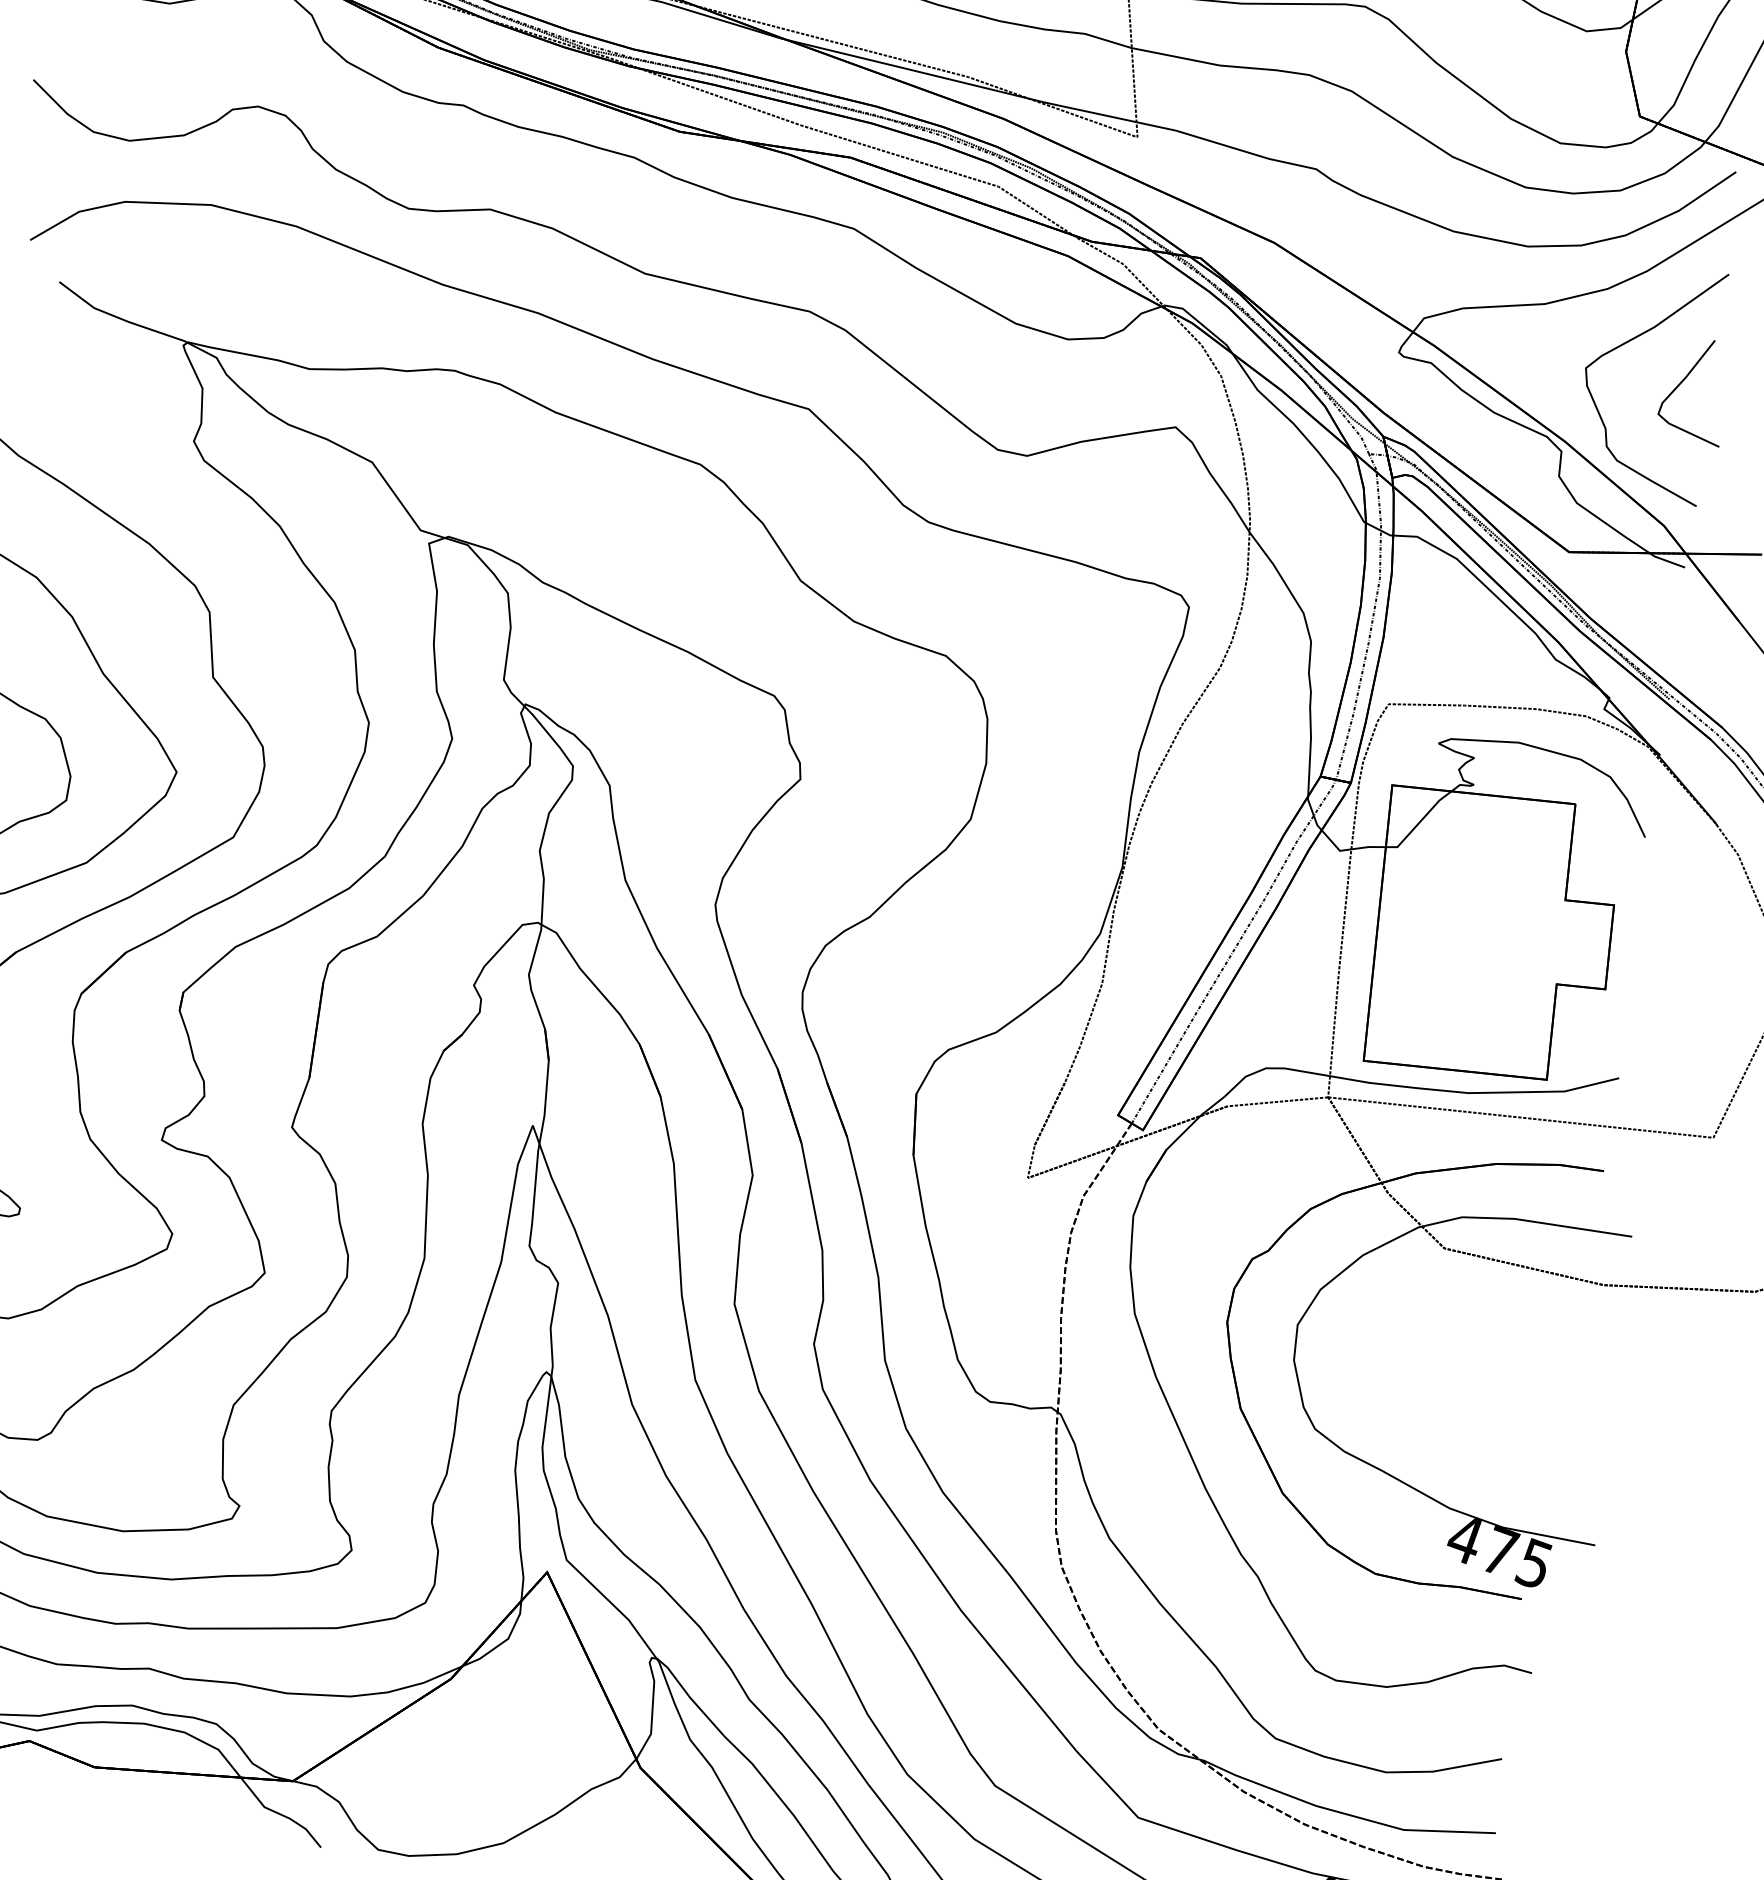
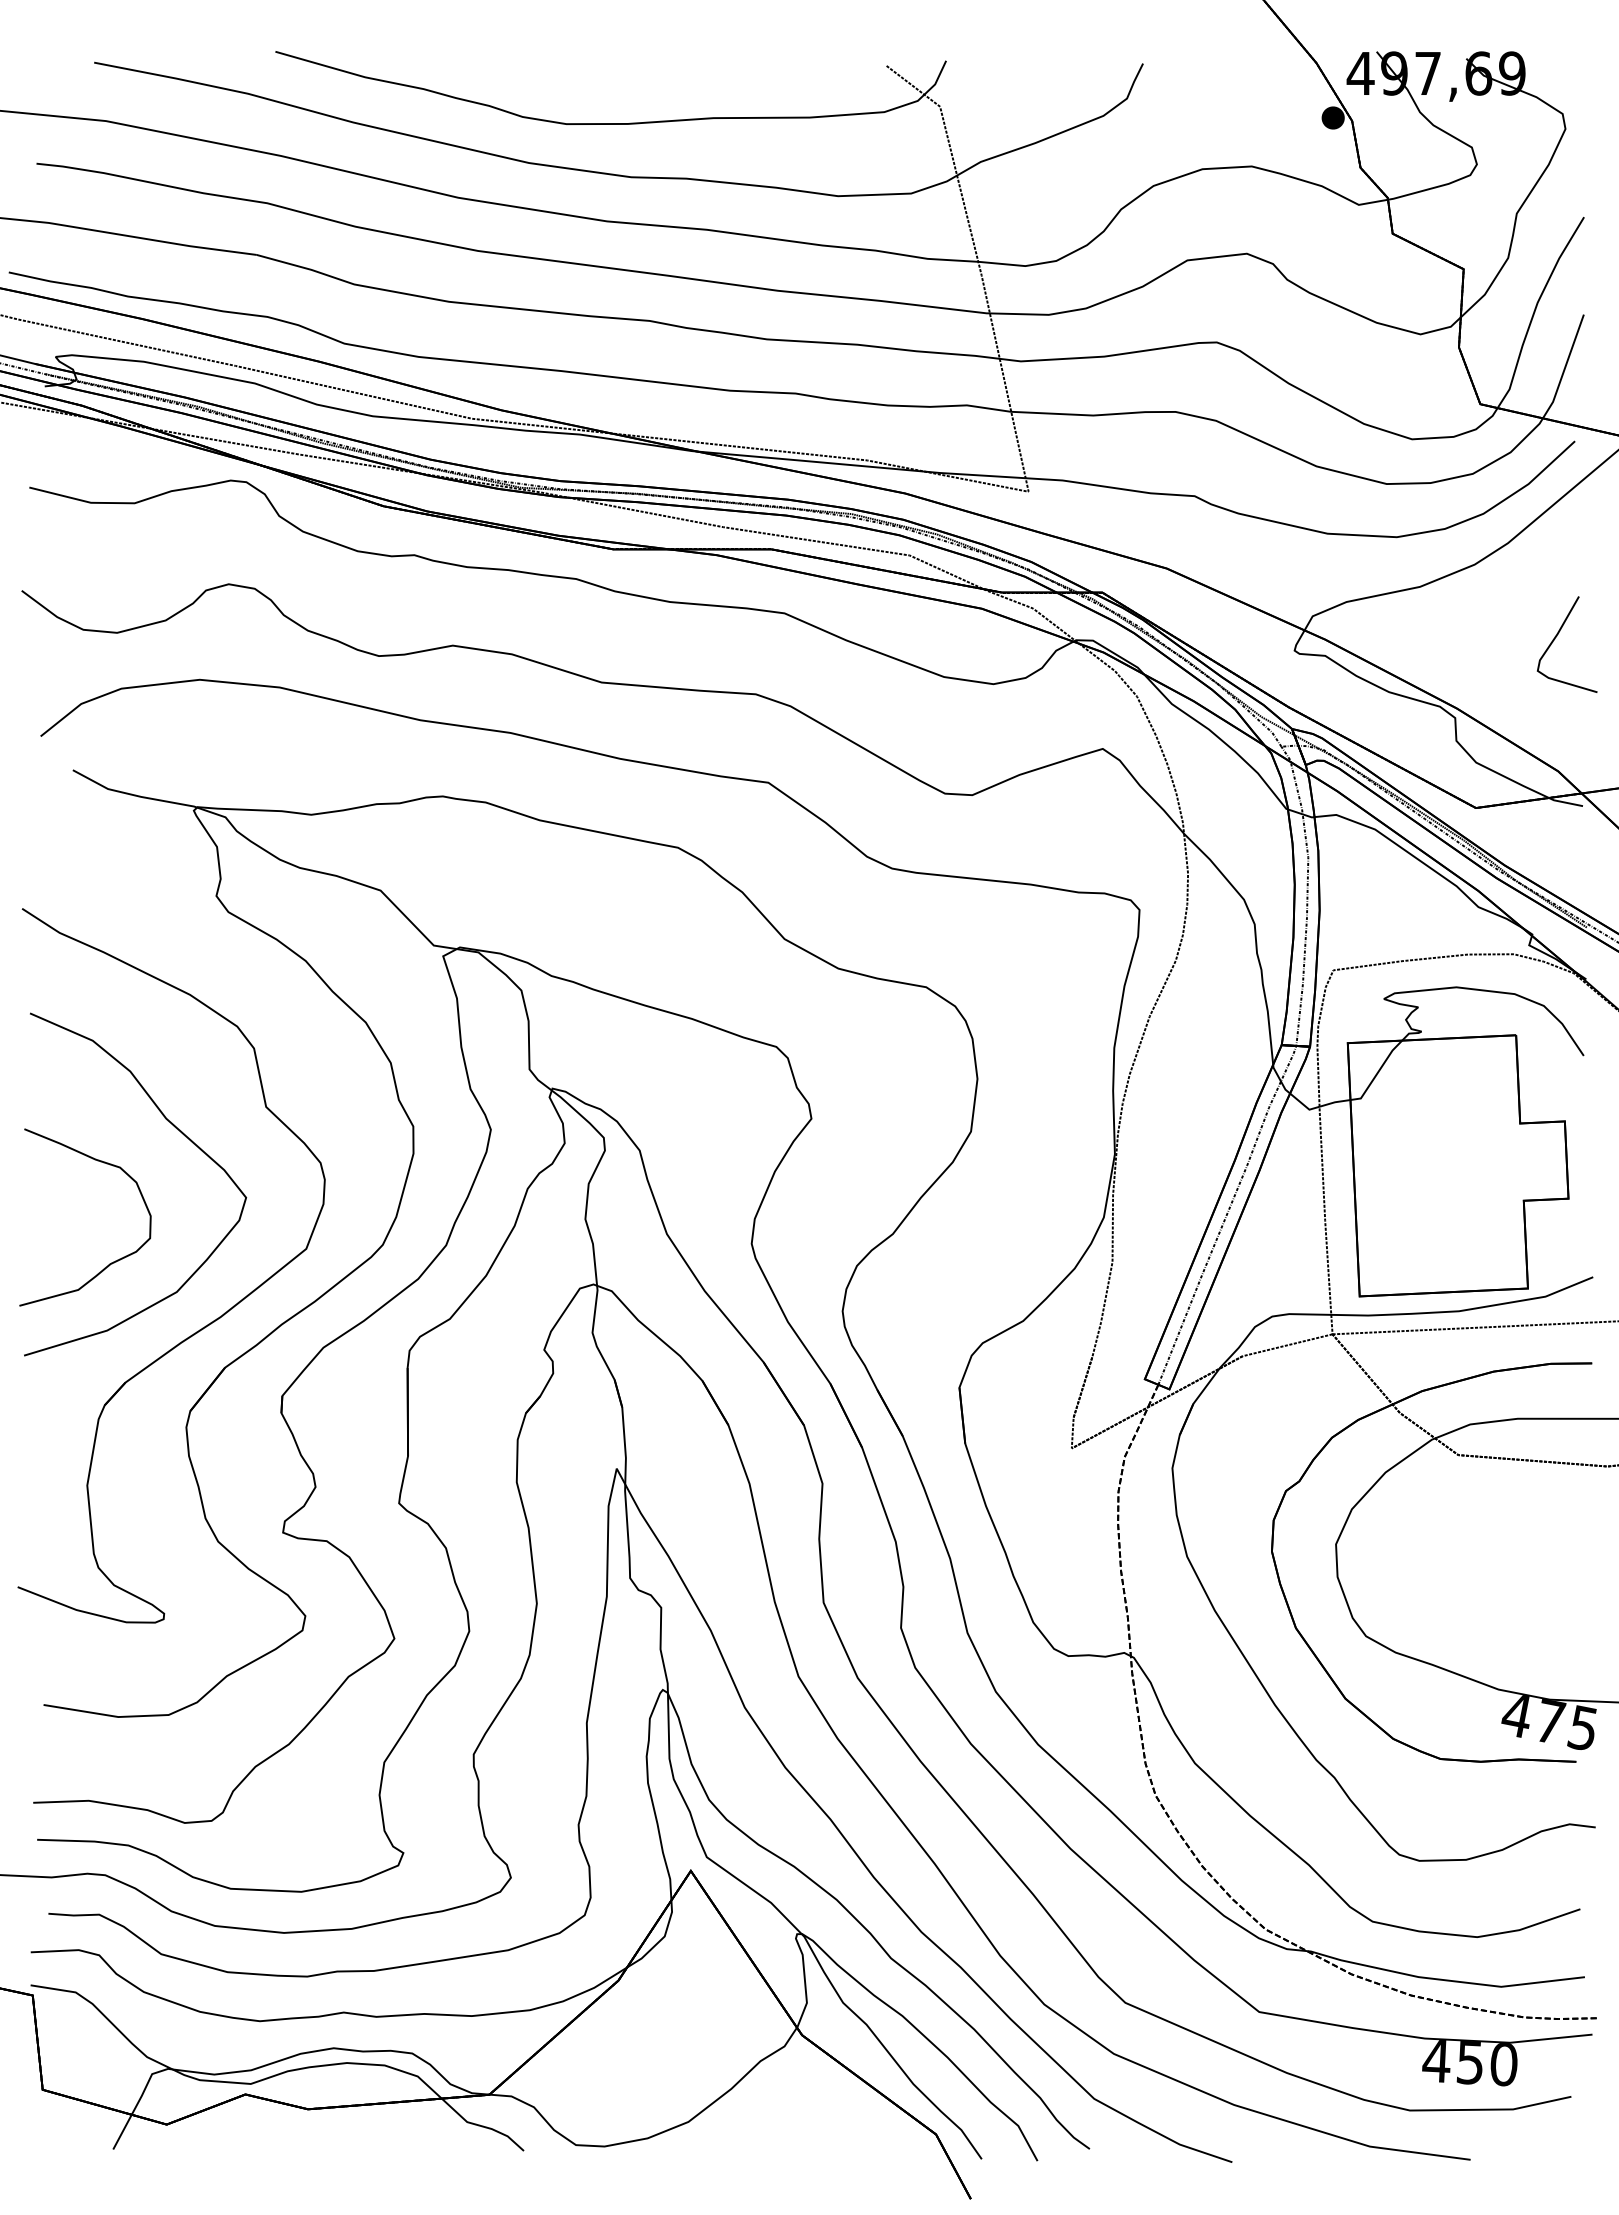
curve: (1630, 341) -> (1502, 609), removed

